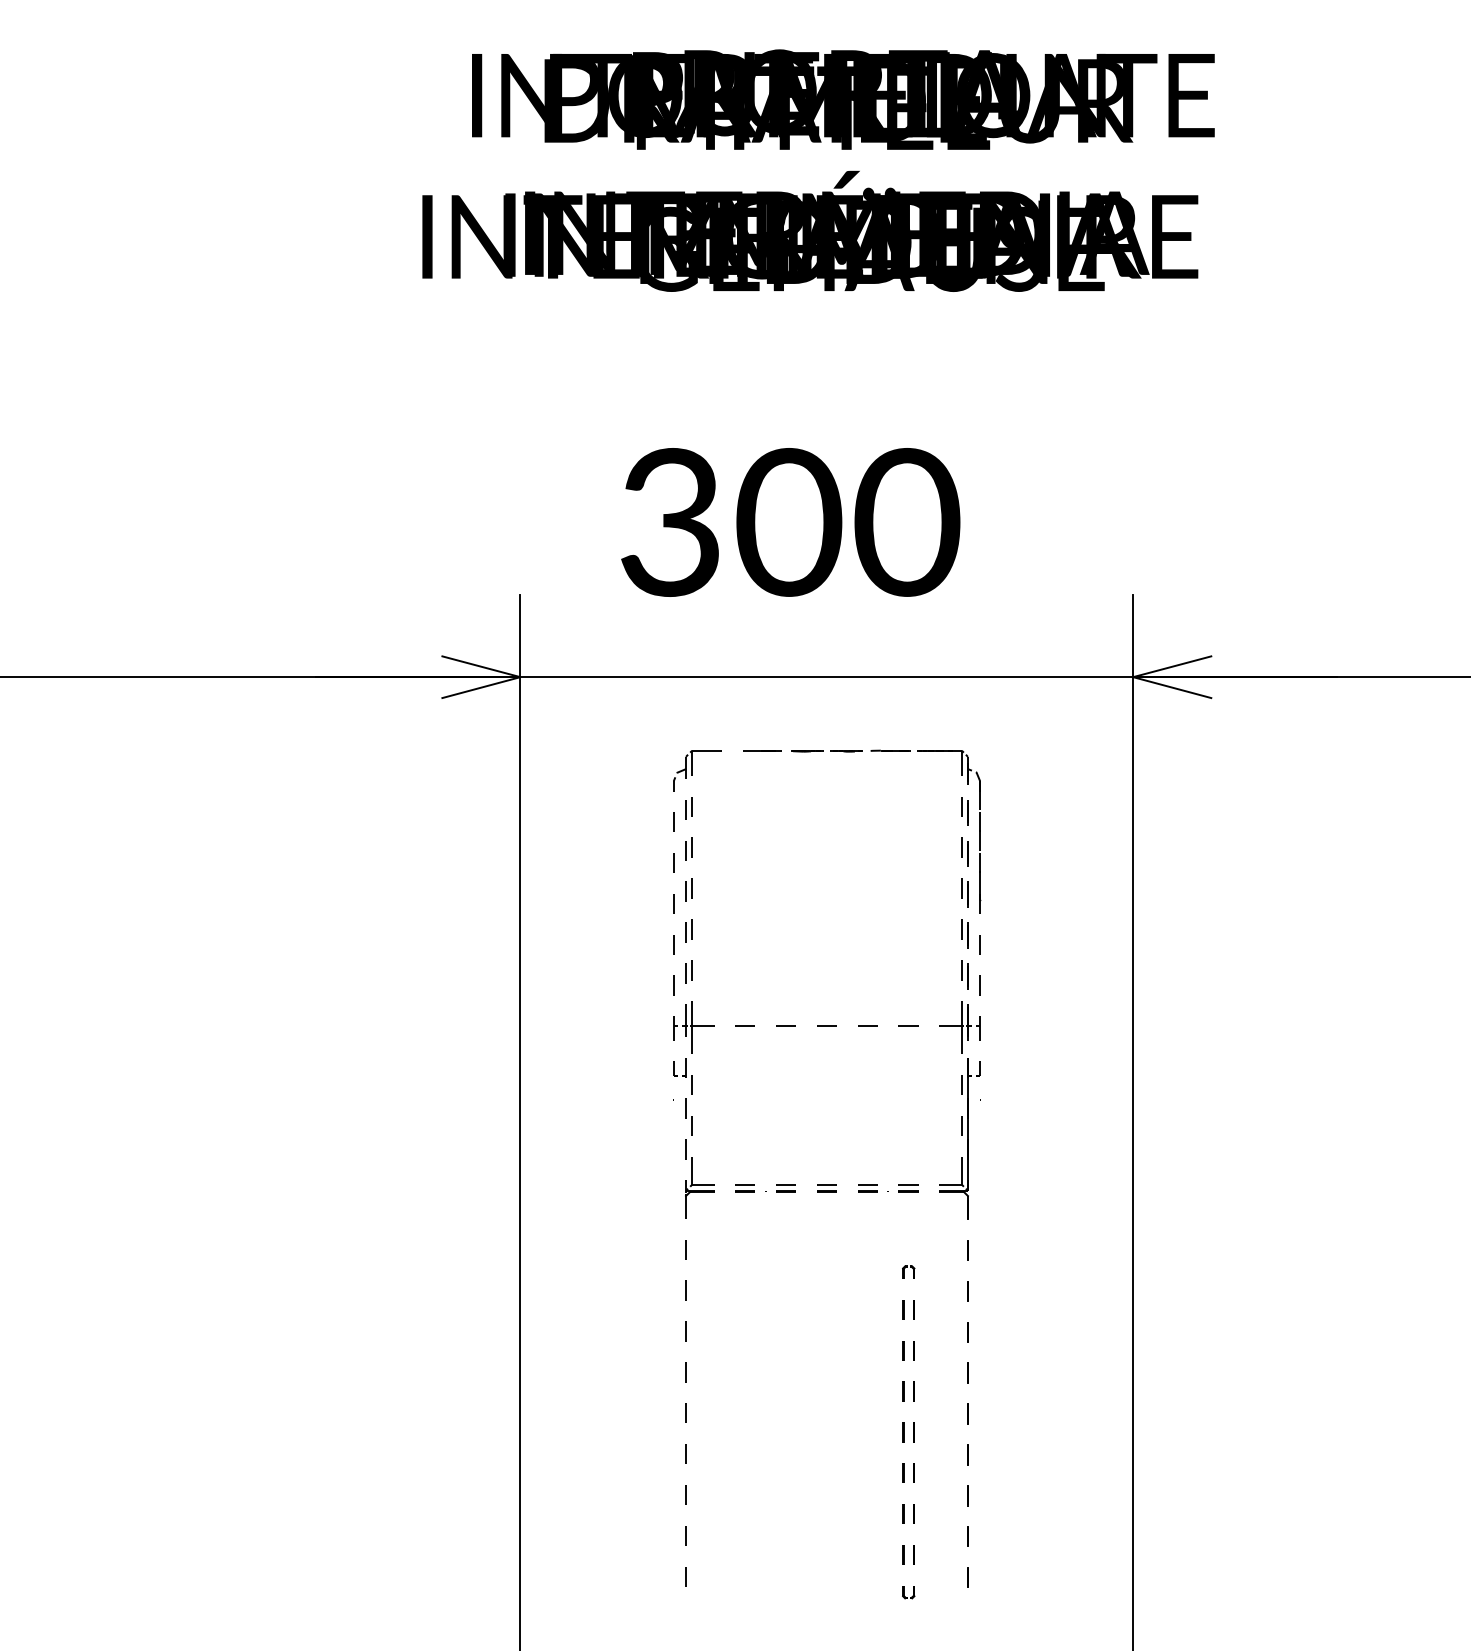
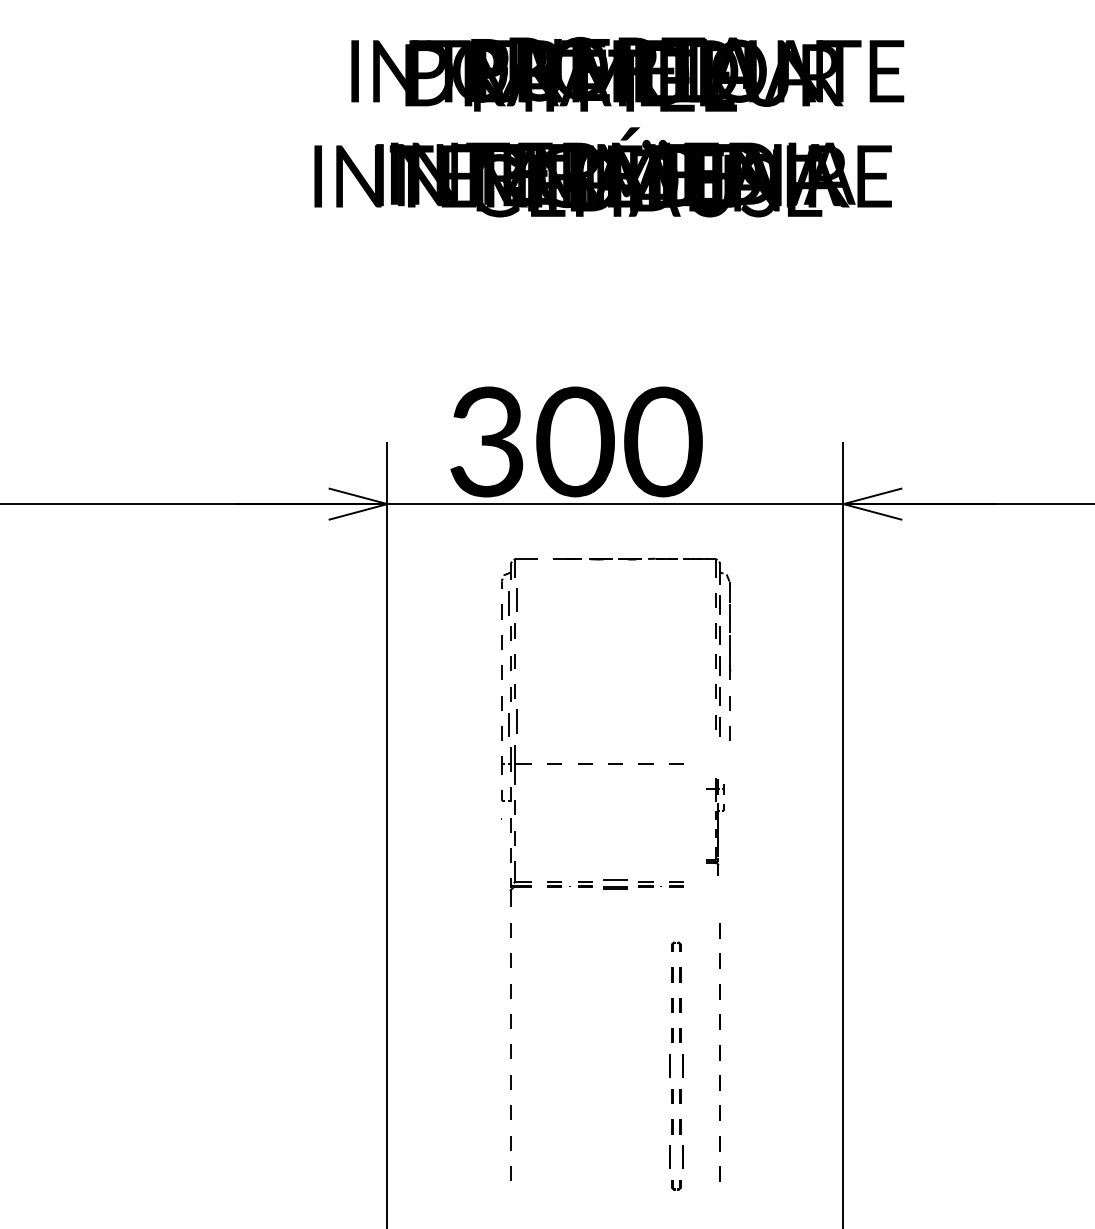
text: (790, 521) -> (576, 441), moved
part: (688, 808) -> (512, 601), size x1.6
part: (688, 971) -> (512, 723), size x1.6
part: (959, 1110) -> (714, 826), size x0.6
part: (826, 1188) -> (615, 884), size x1.6
part: (908, 1432) -> (676, 1066), size x1.6
part: (908, 1555) -> (676, 1157), size x1.6

